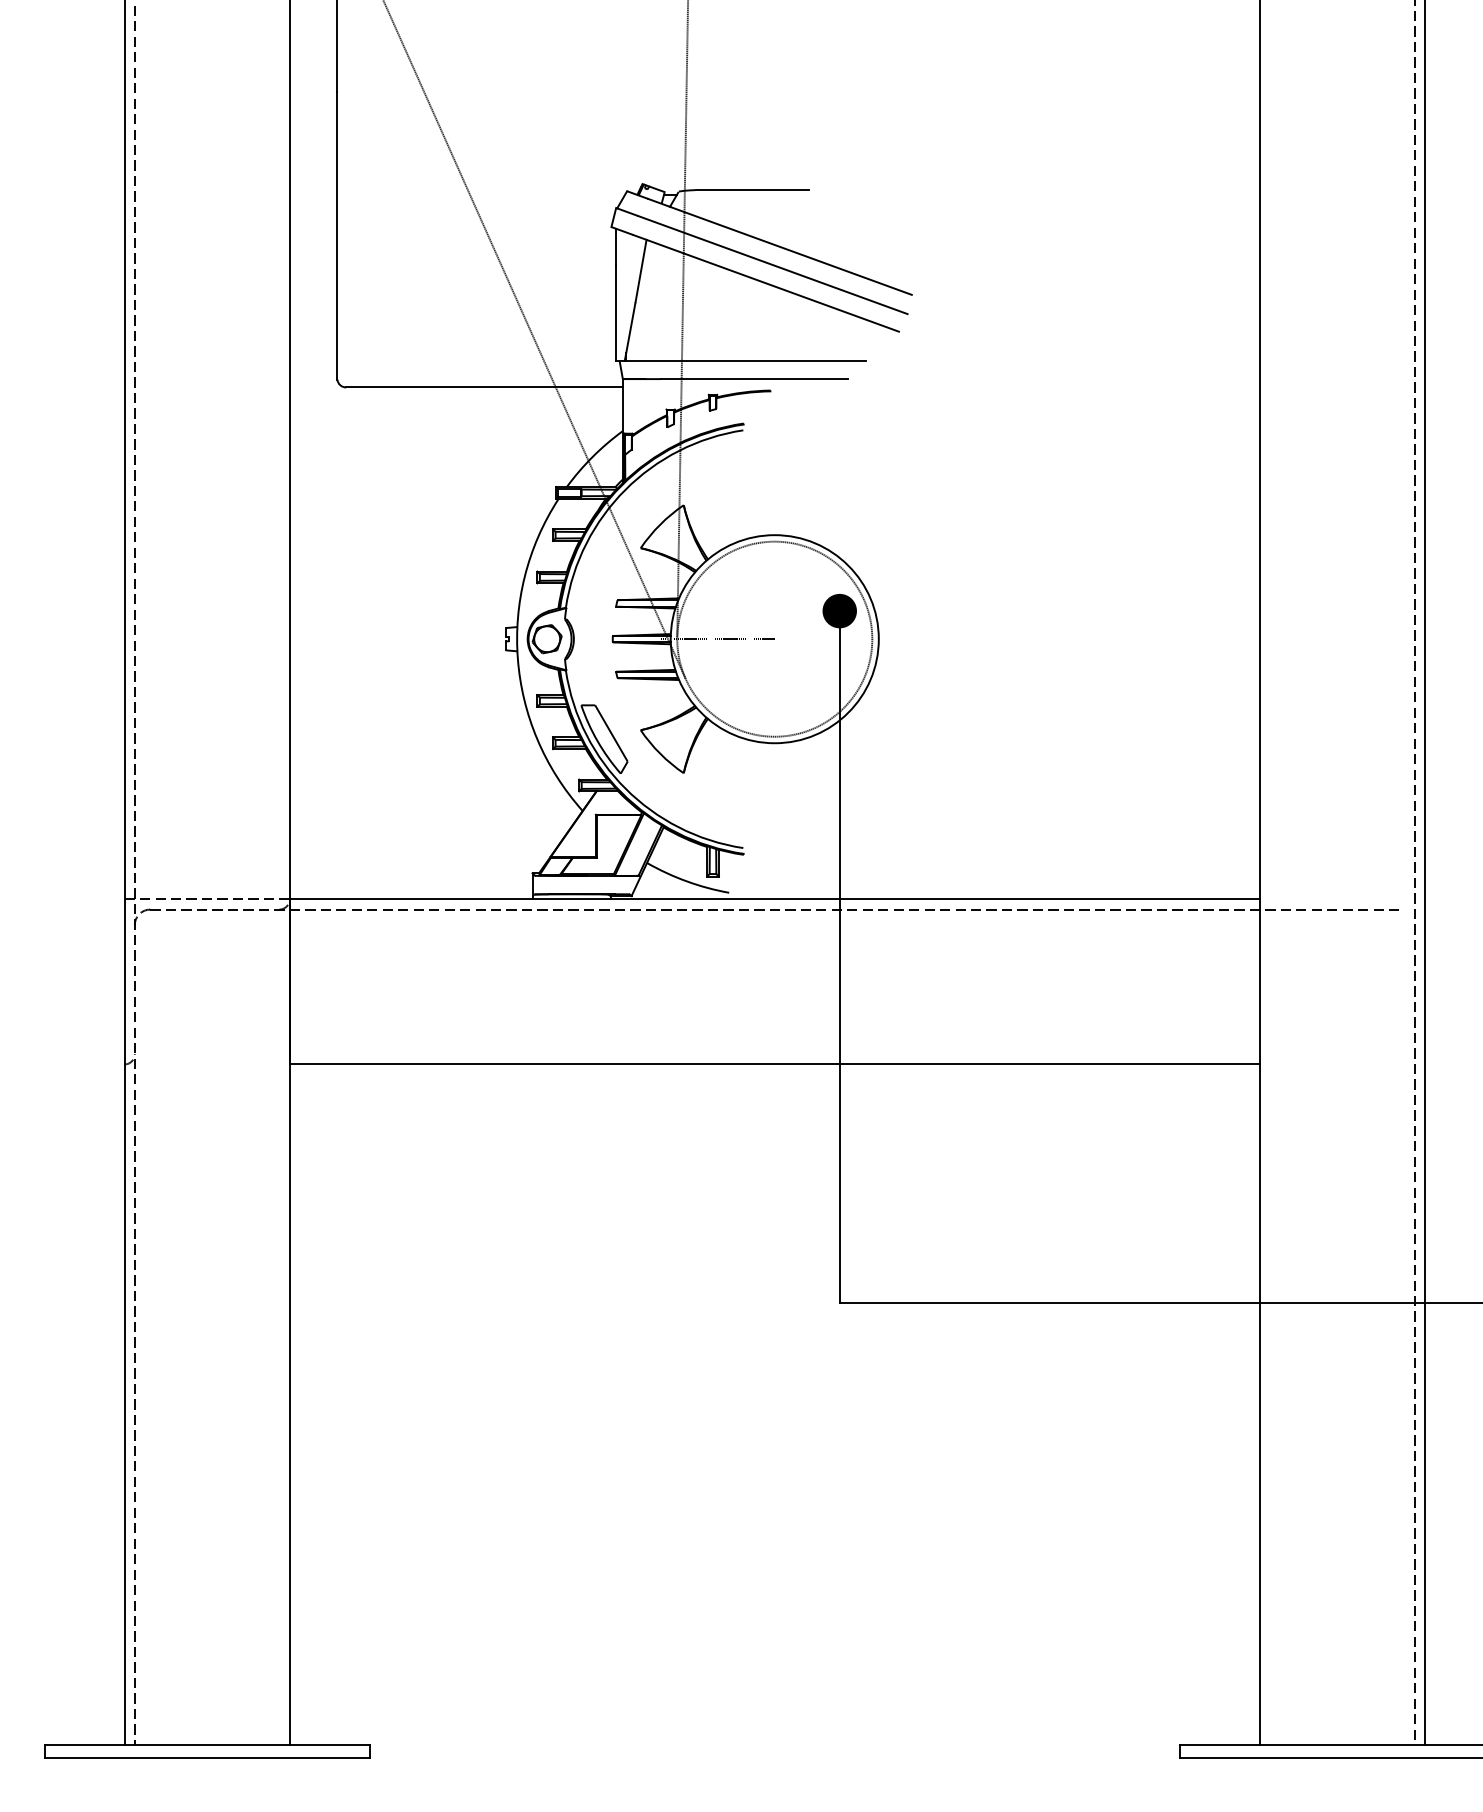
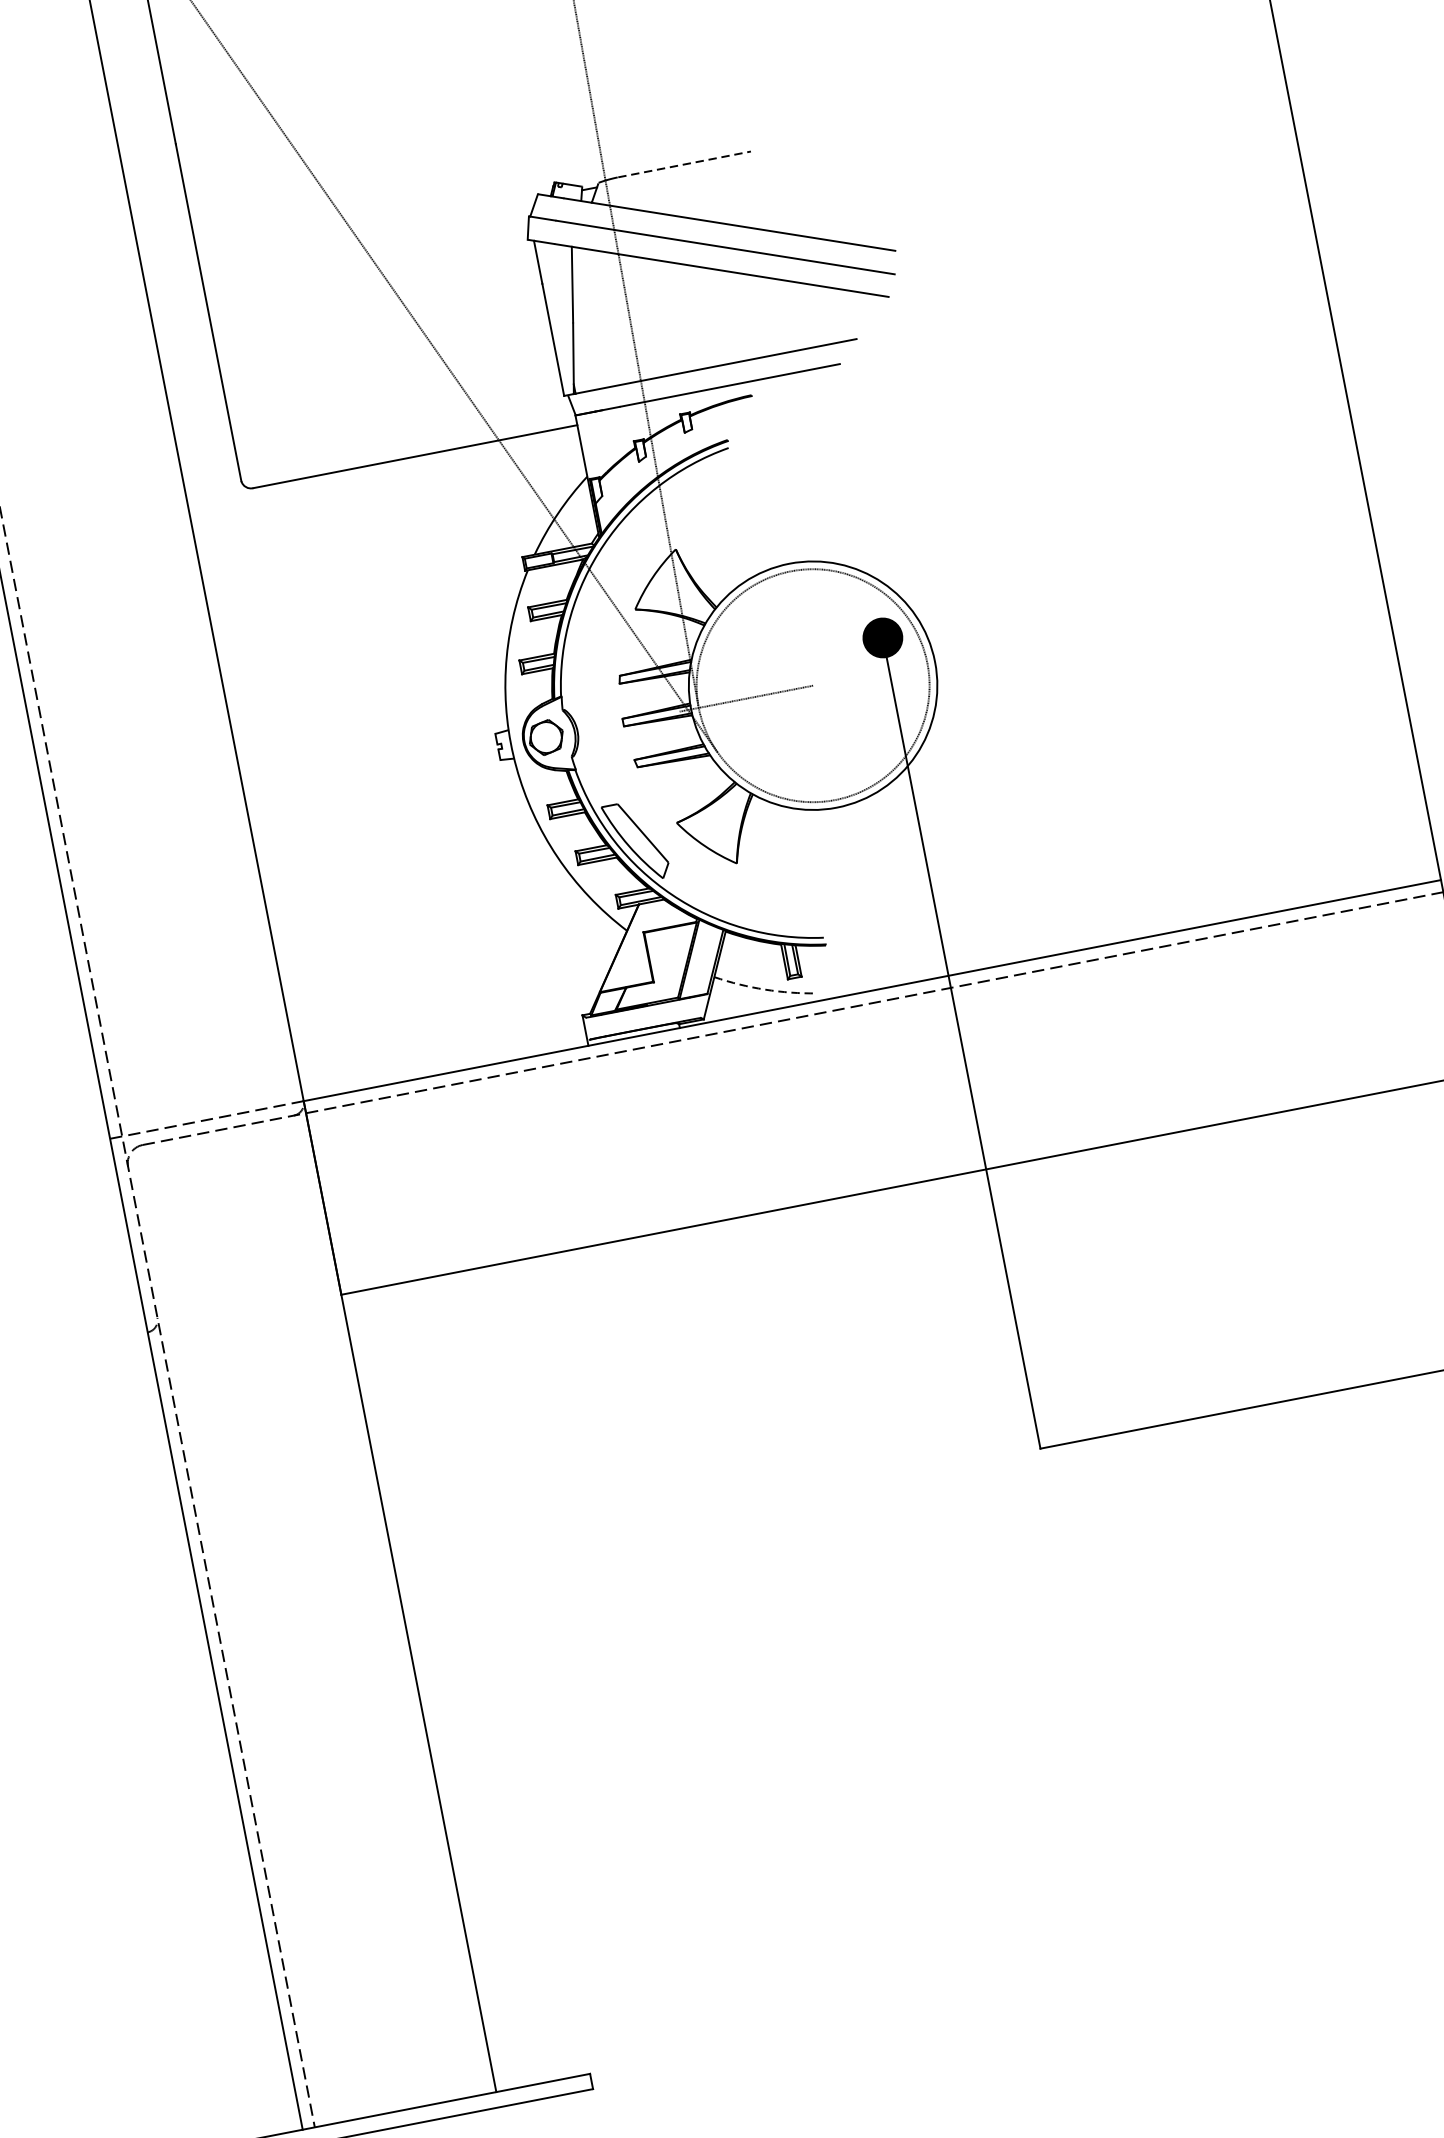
line: (752, 190) -> (684, 164), solid -> dashed
arc: (686, 881) -> (764, 989), solid -> dashed

